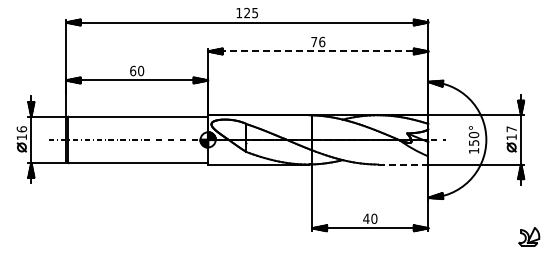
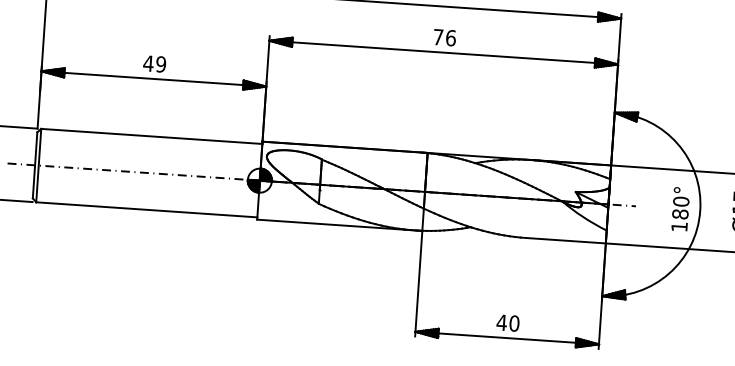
line: (318, 51) -> (444, 52), dashed -> solid
text: (136, 70) -> (153, 63), 60 -> 49
text: (473, 142) -> (679, 213), 150° -> 180°
line: (403, 164) -> (566, 240), dashed -> solid

